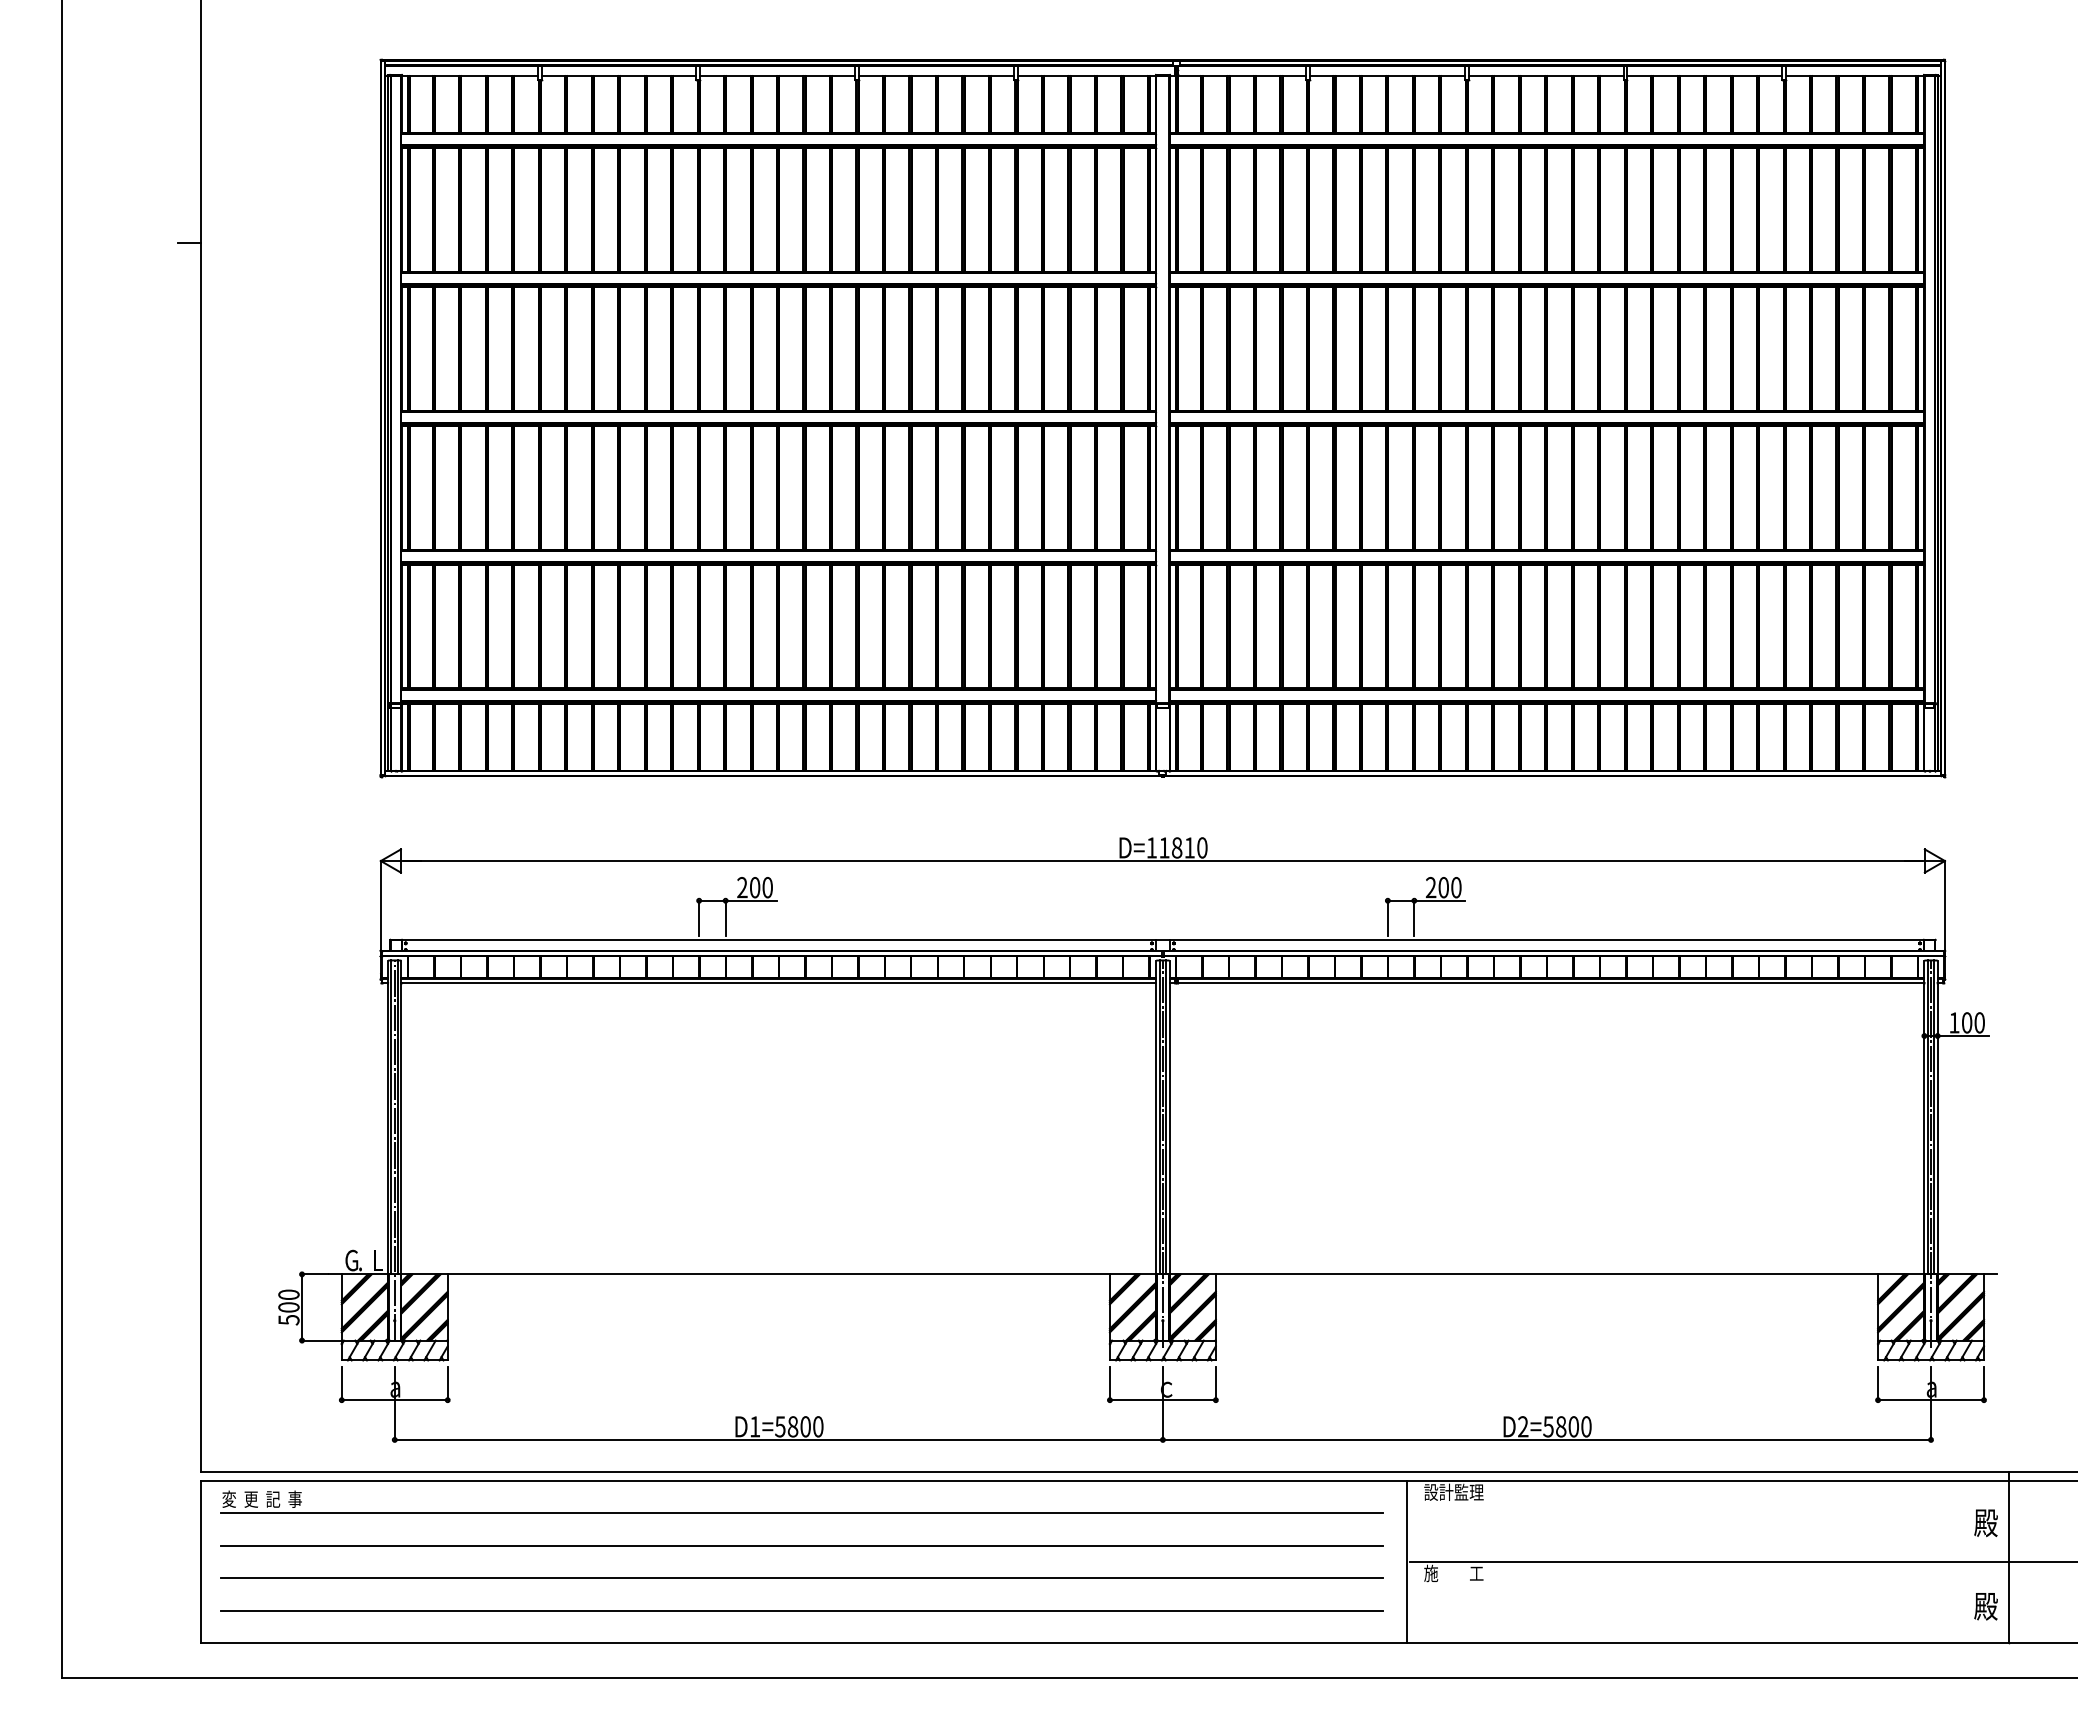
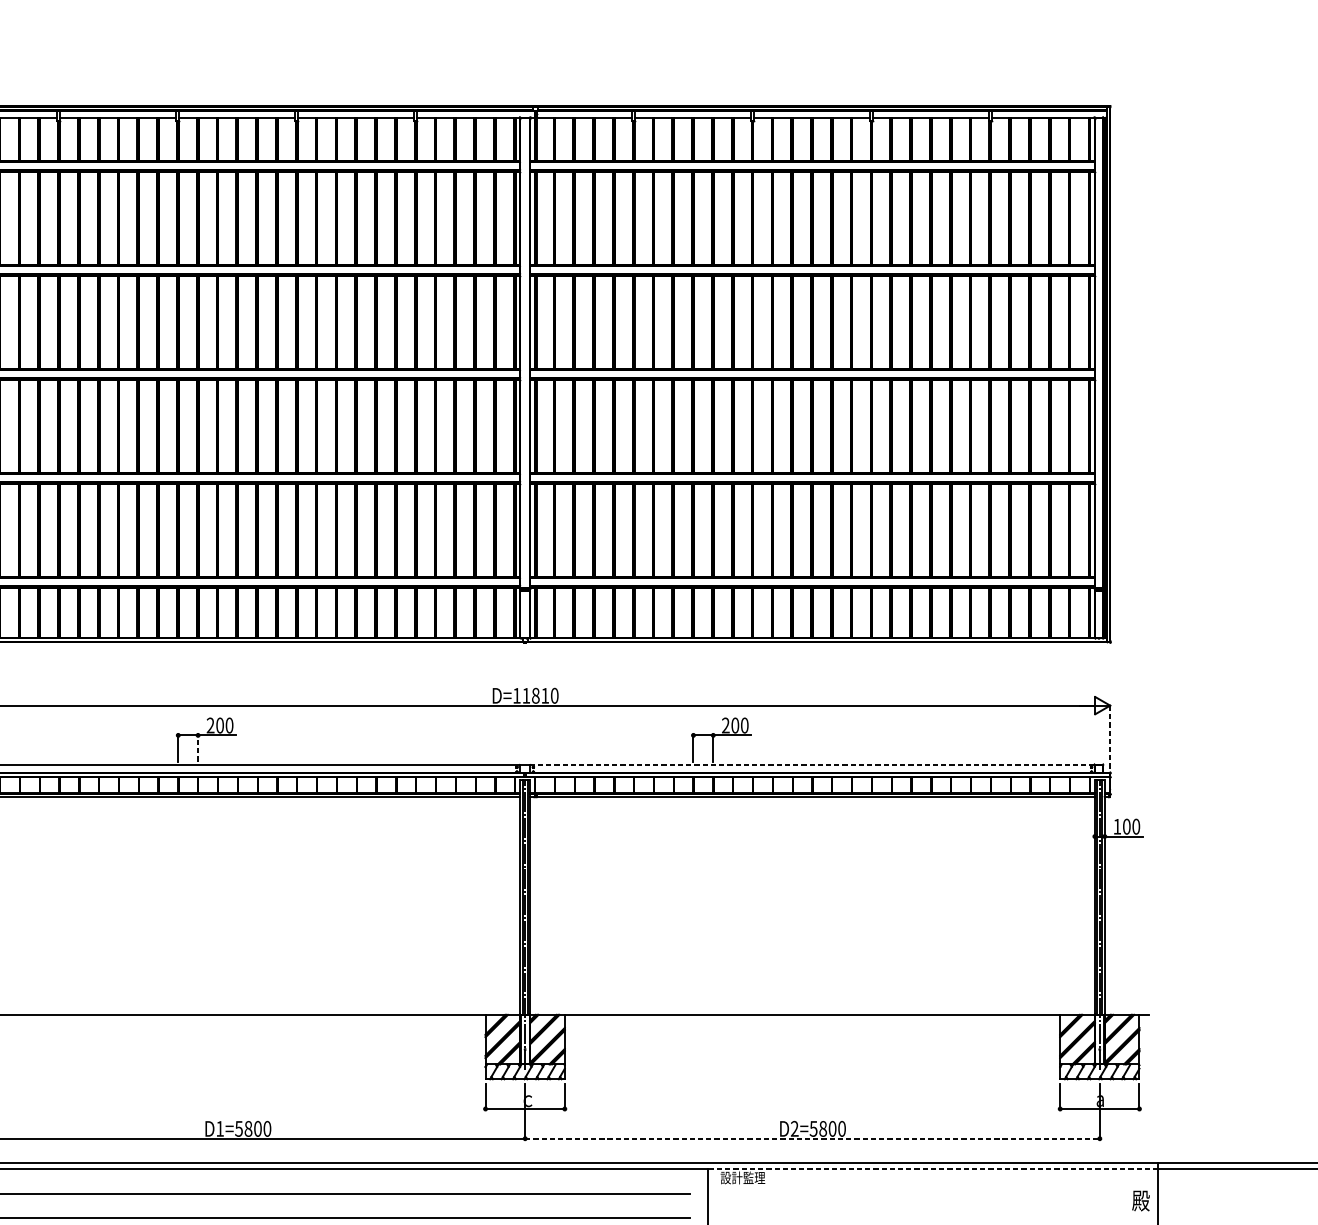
line: (1944, 908) -> (1109, 741), solid -> dashed
line: (725, 918) -> (197, 748), solid -> dashed
line: (1546, 940) -> (812, 765), solid -> dashed
line: (1547, 1439) -> (812, 1138), solid -> dashed
line: (1707, 1480) -> (932, 1169), solid -> dashed

